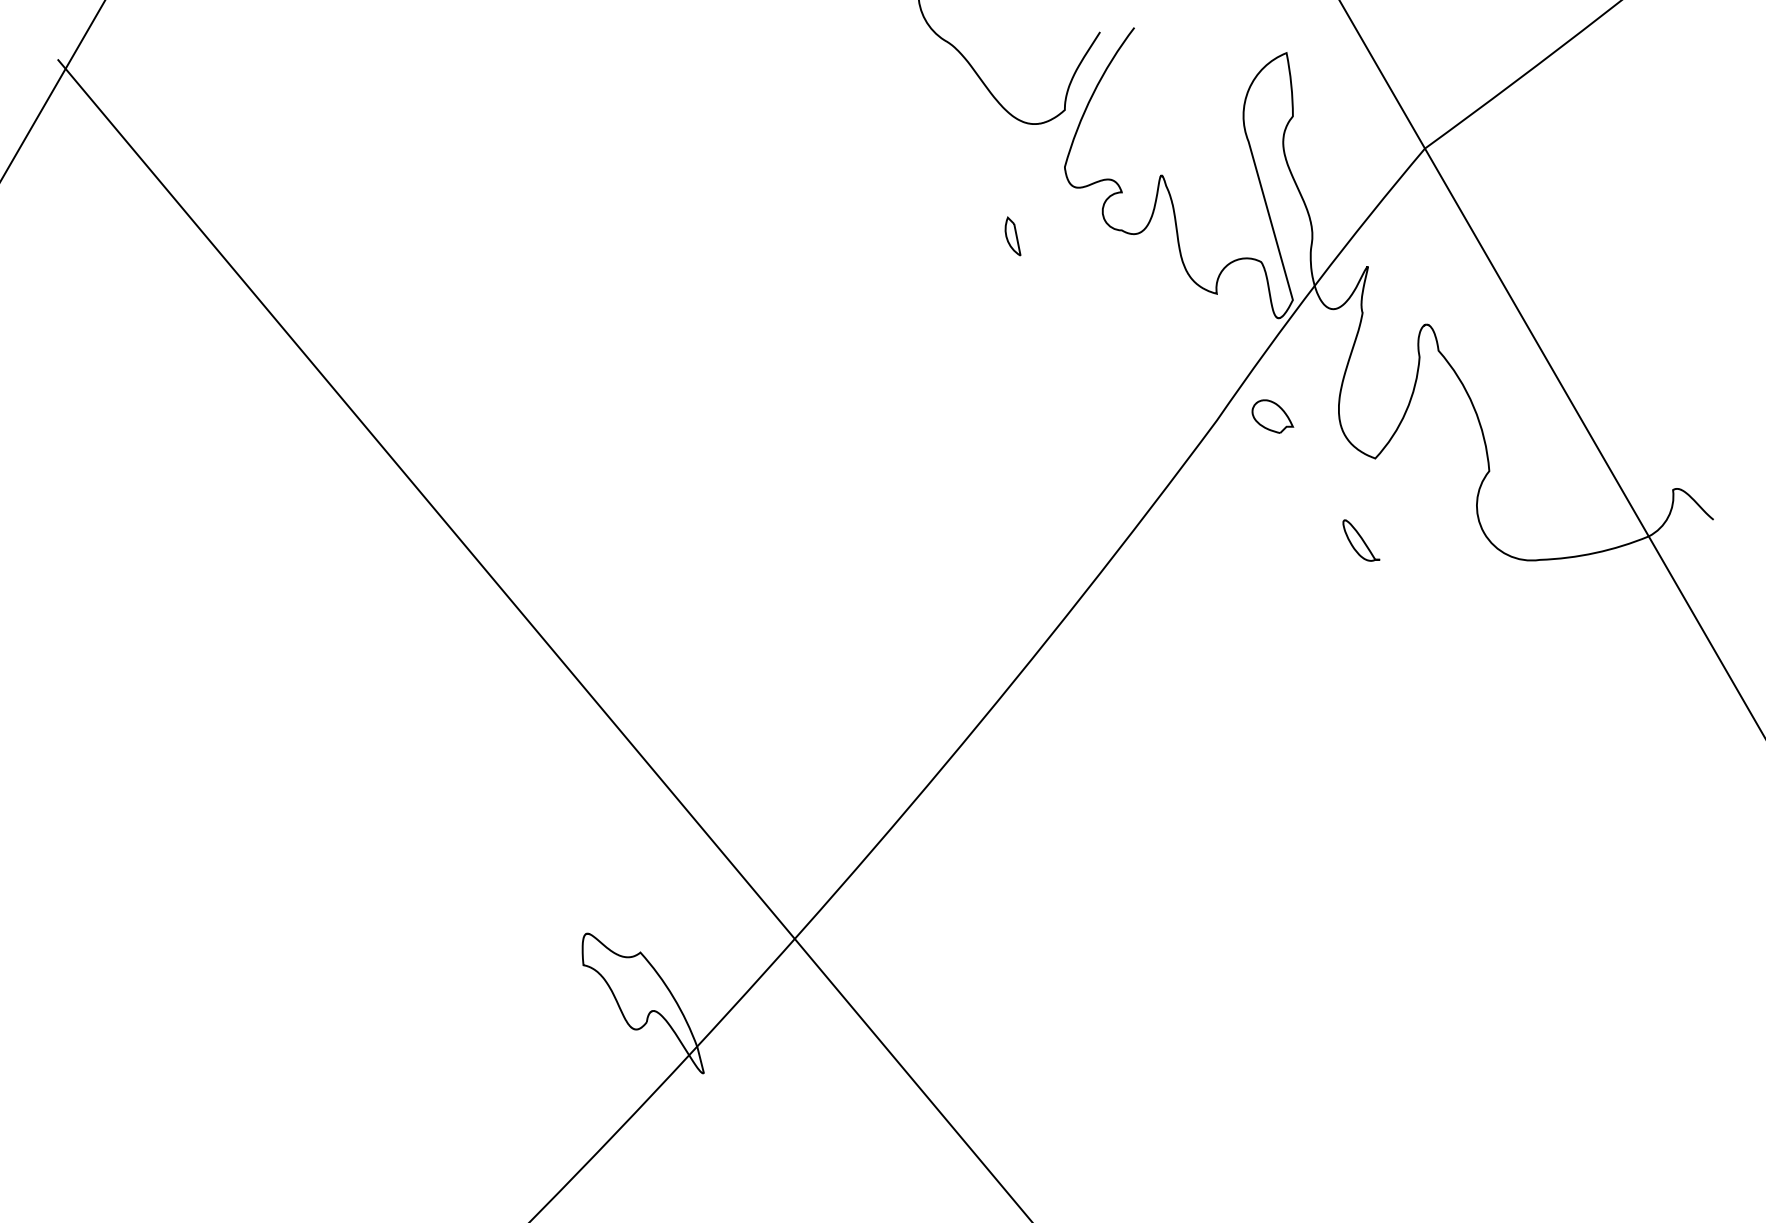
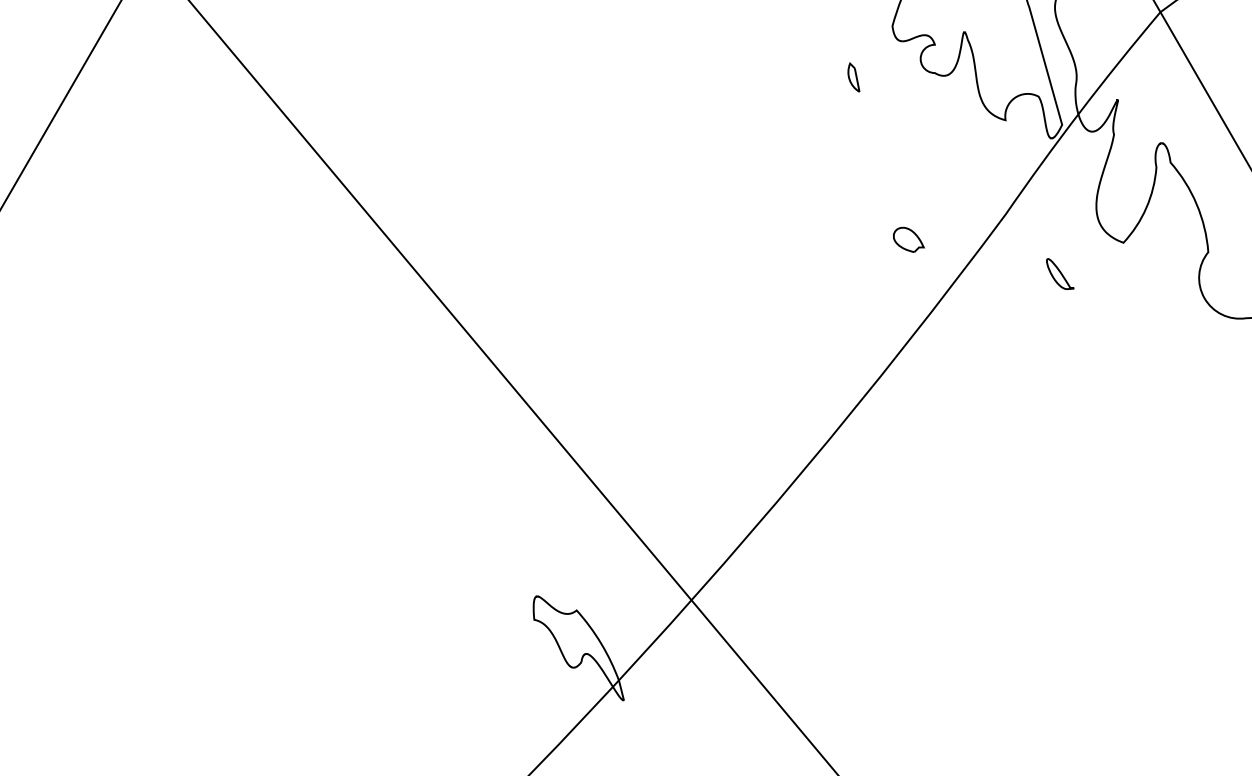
part: (1272, 416) -> (908, 239), moved
part: (1361, 540) -> (1060, 274), moved

